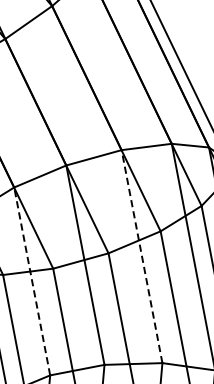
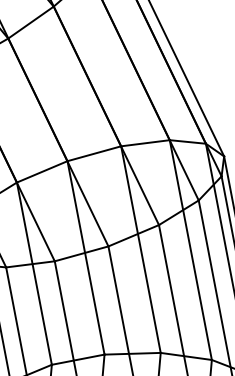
line: (141, 256) -> (140, 249), dashed -> solid
line: (32, 281) -> (34, 273), dashed -> solid

